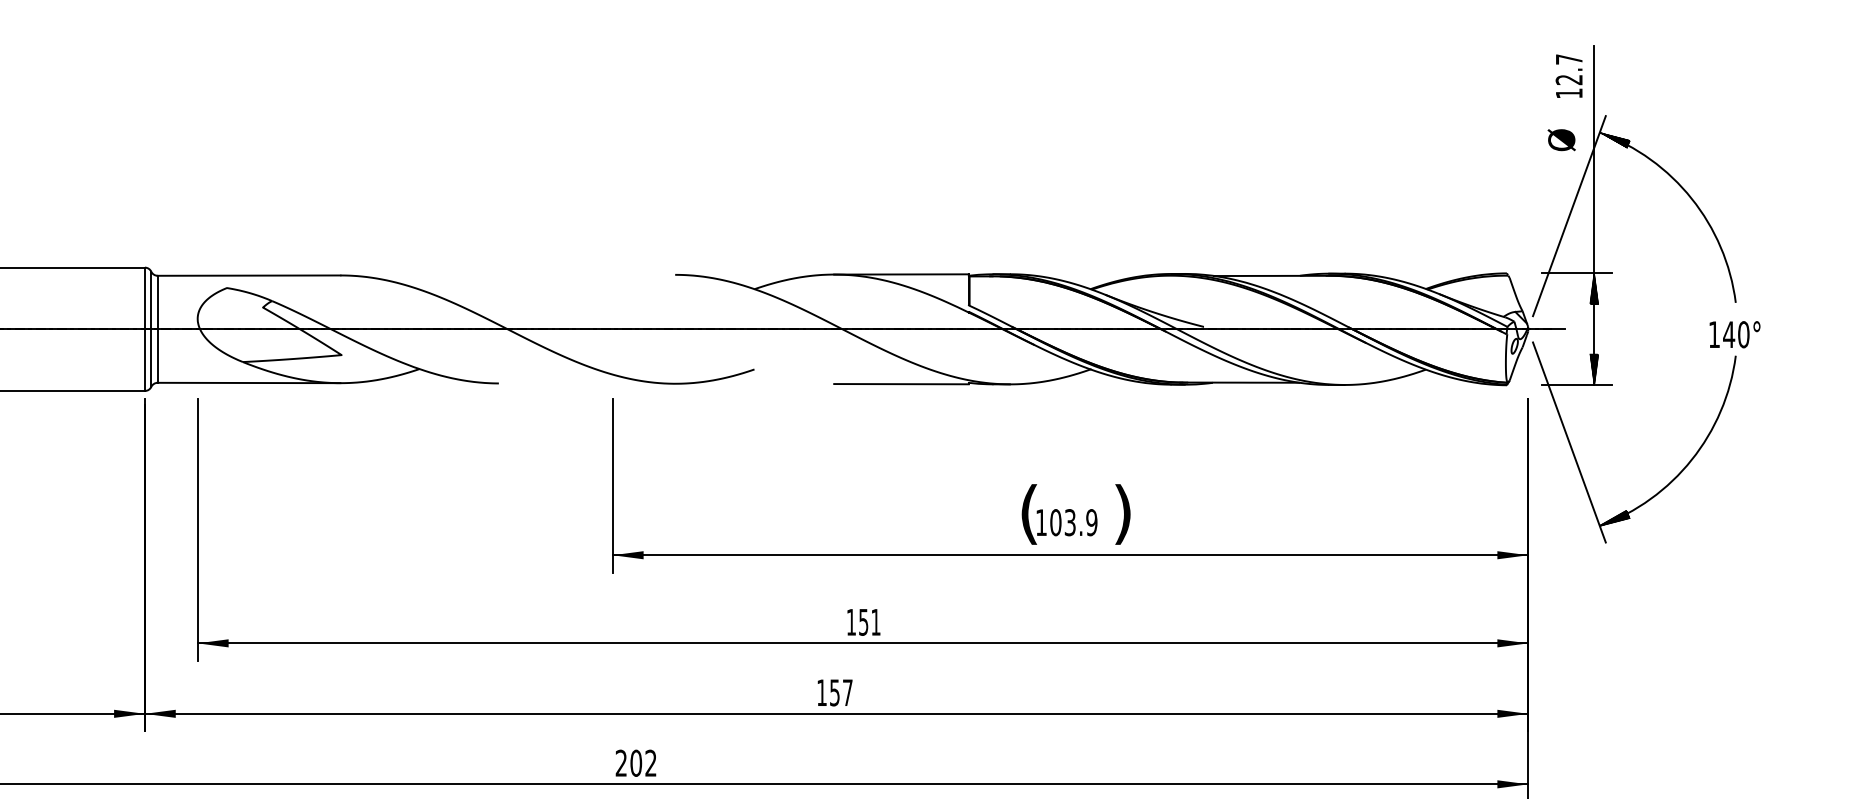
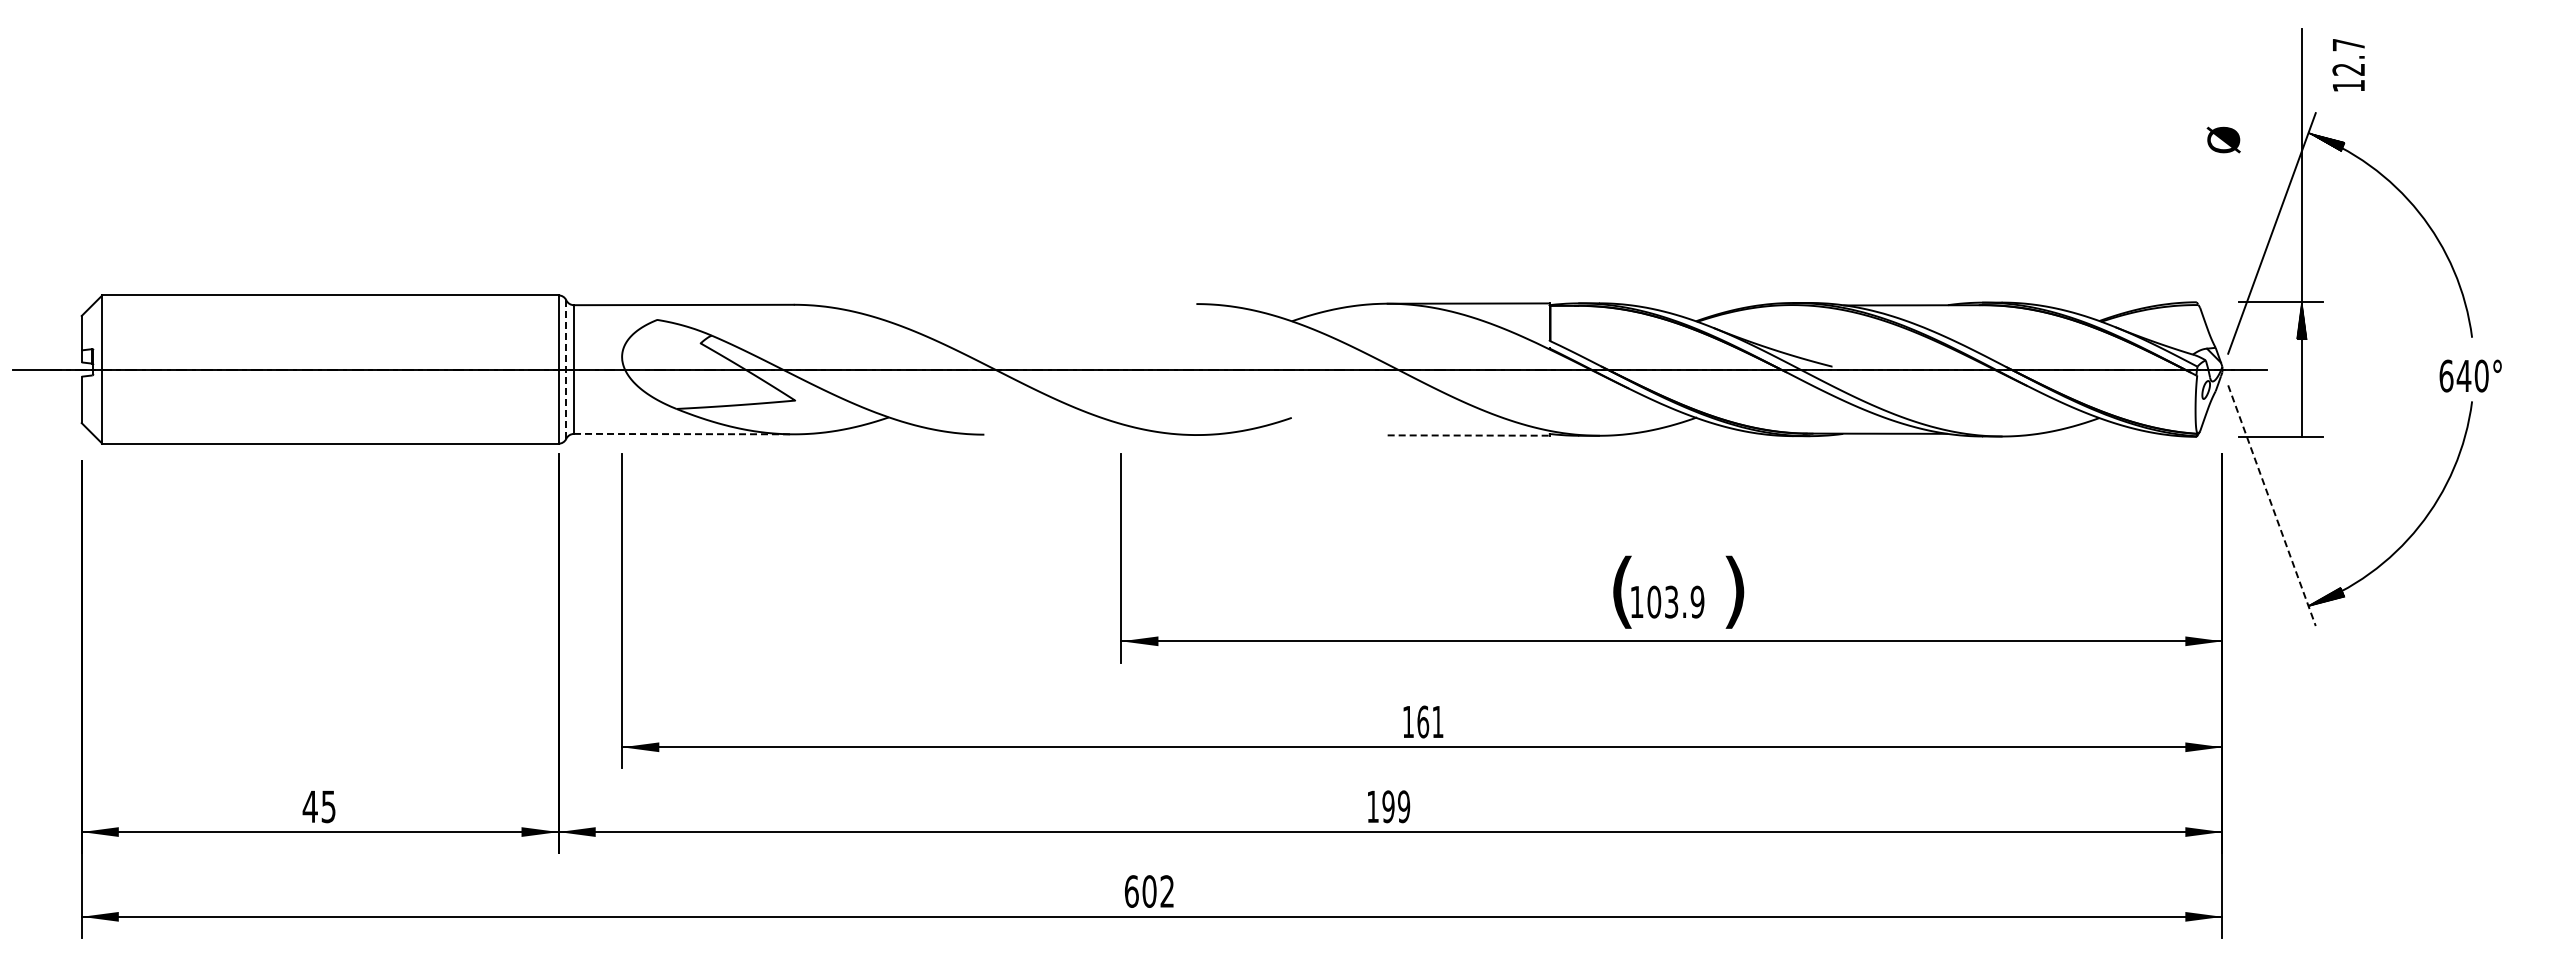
text: (1569, 76) -> (2348, 65), moved
text: (1561, 139) -> (2223, 139), moved
line: (151, 329) -> (566, 369), solid -> dashed
text: (1714, 334) -> (2446, 375), 140° -> 640°
hatch: (1593, 369) -> (2301, 417), removed
line: (248, 383) -> (683, 434), solid -> dashed
line: (901, 384) -> (1468, 435), solid -> dashed
line: (1569, 443) -> (2272, 506), solid -> dashed
text: (863, 621) -> (1423, 721), 151 -> 161
text: (841, 692) -> (1396, 806), 157 -> 199
text: (621, 763) -> (1131, 891), 202 -> 602

